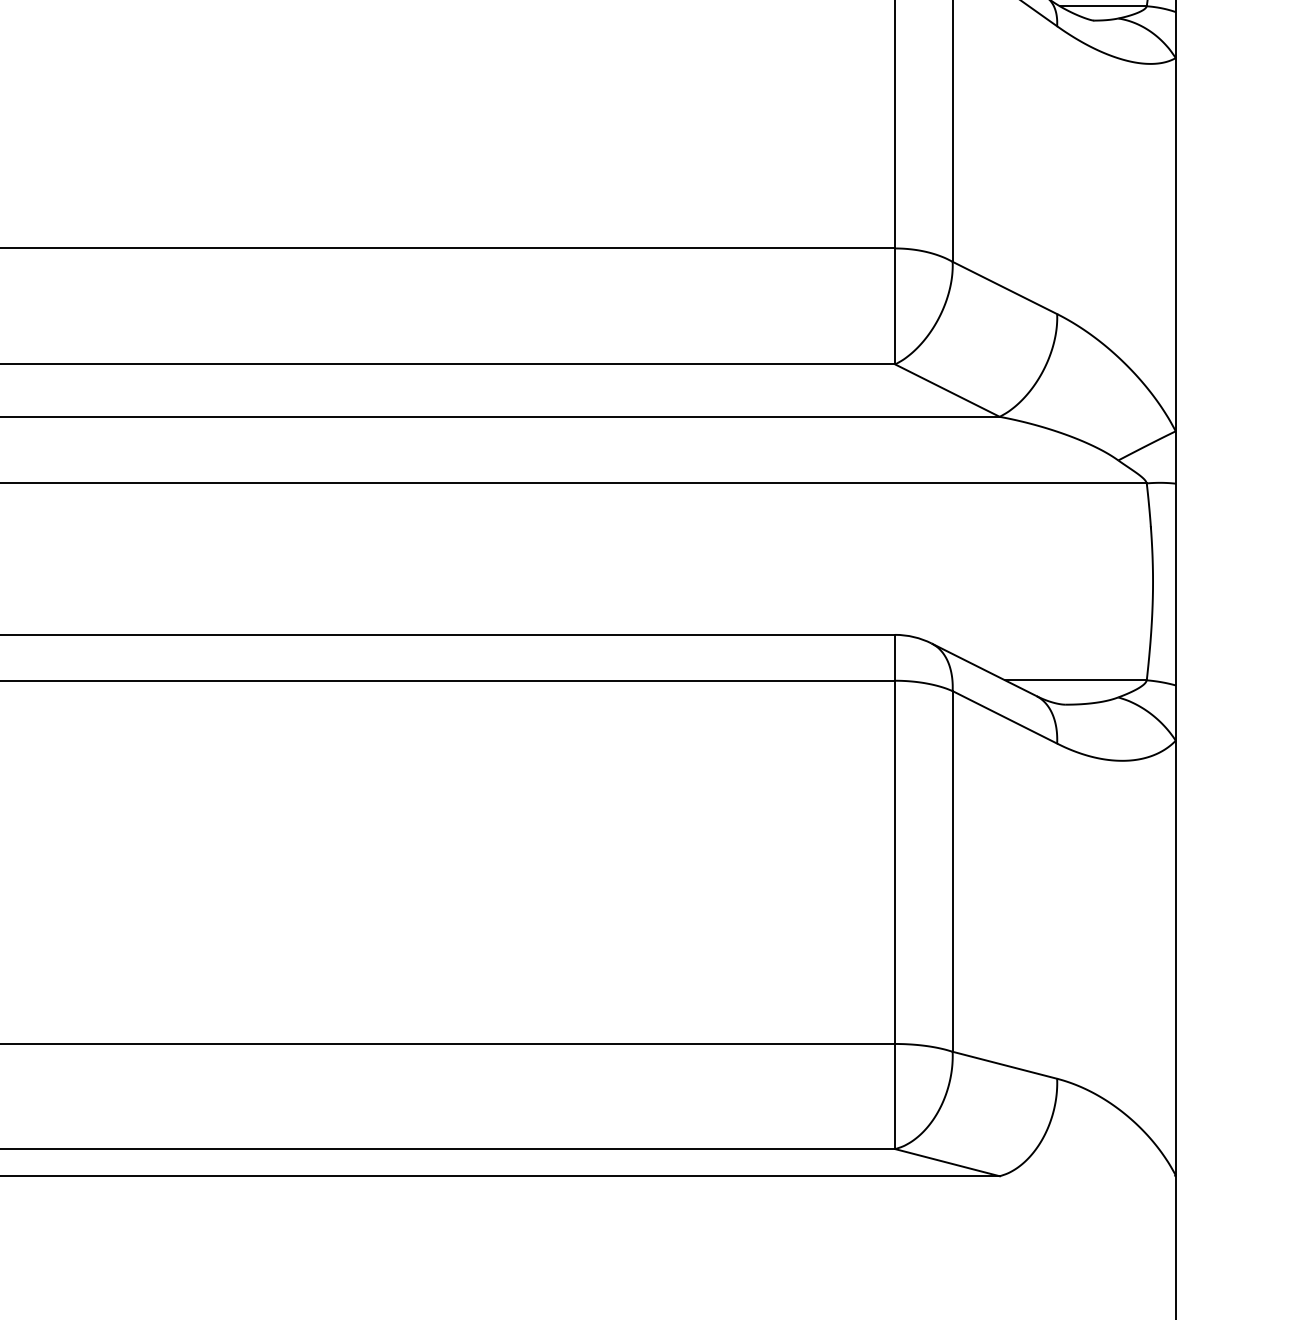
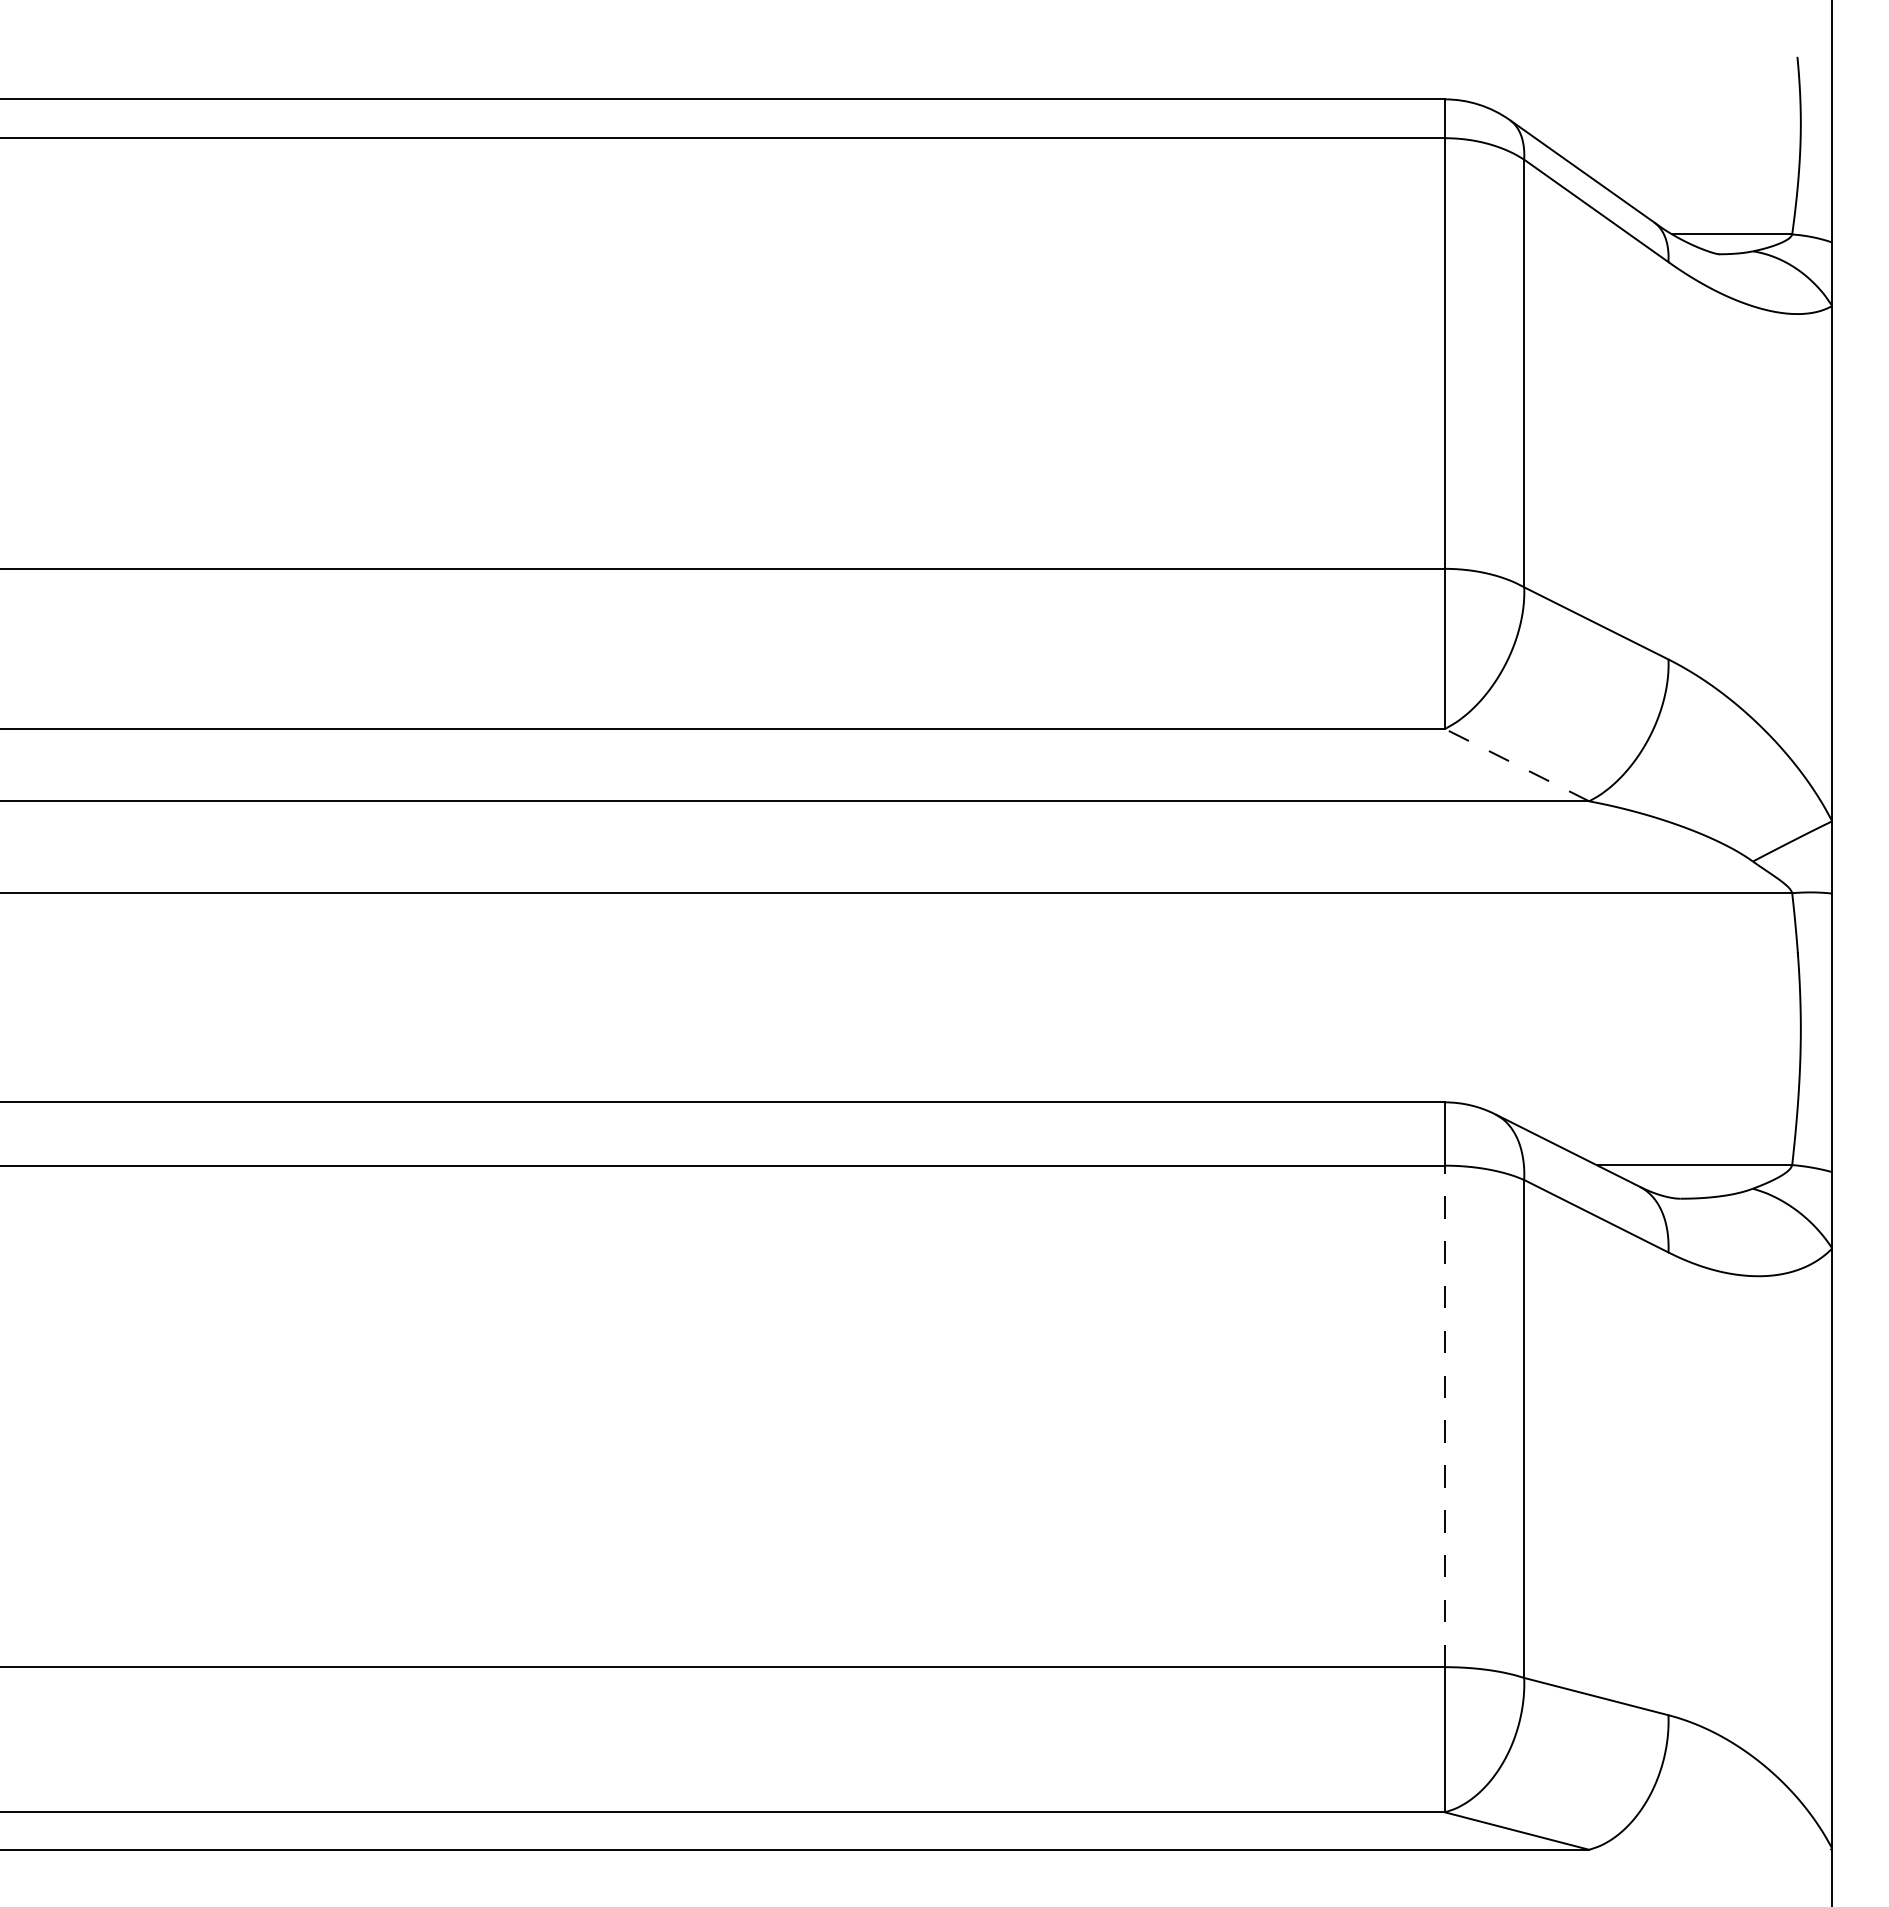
line: (947, 390) -> (1517, 765), solid -> dashed
line: (894, 862) -> (1444, 1416), solid -> dashed

